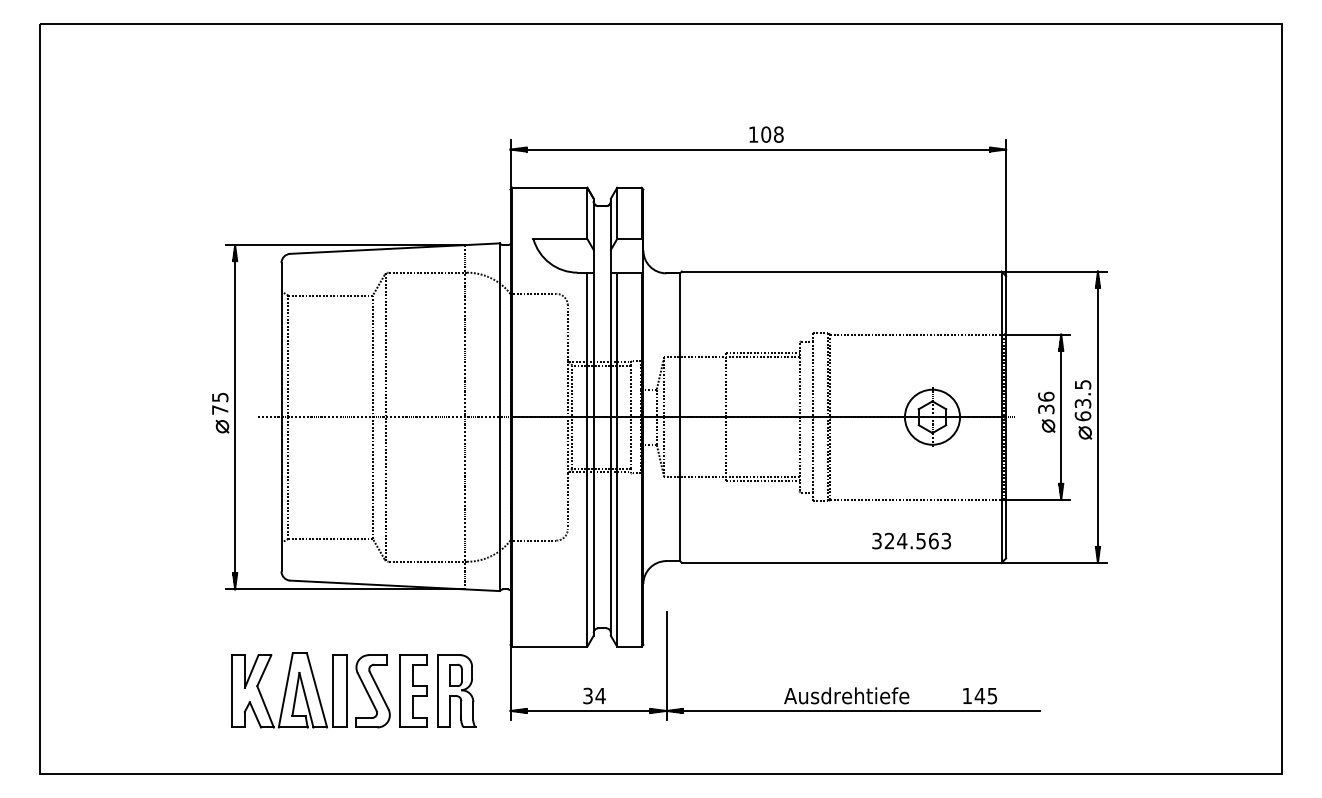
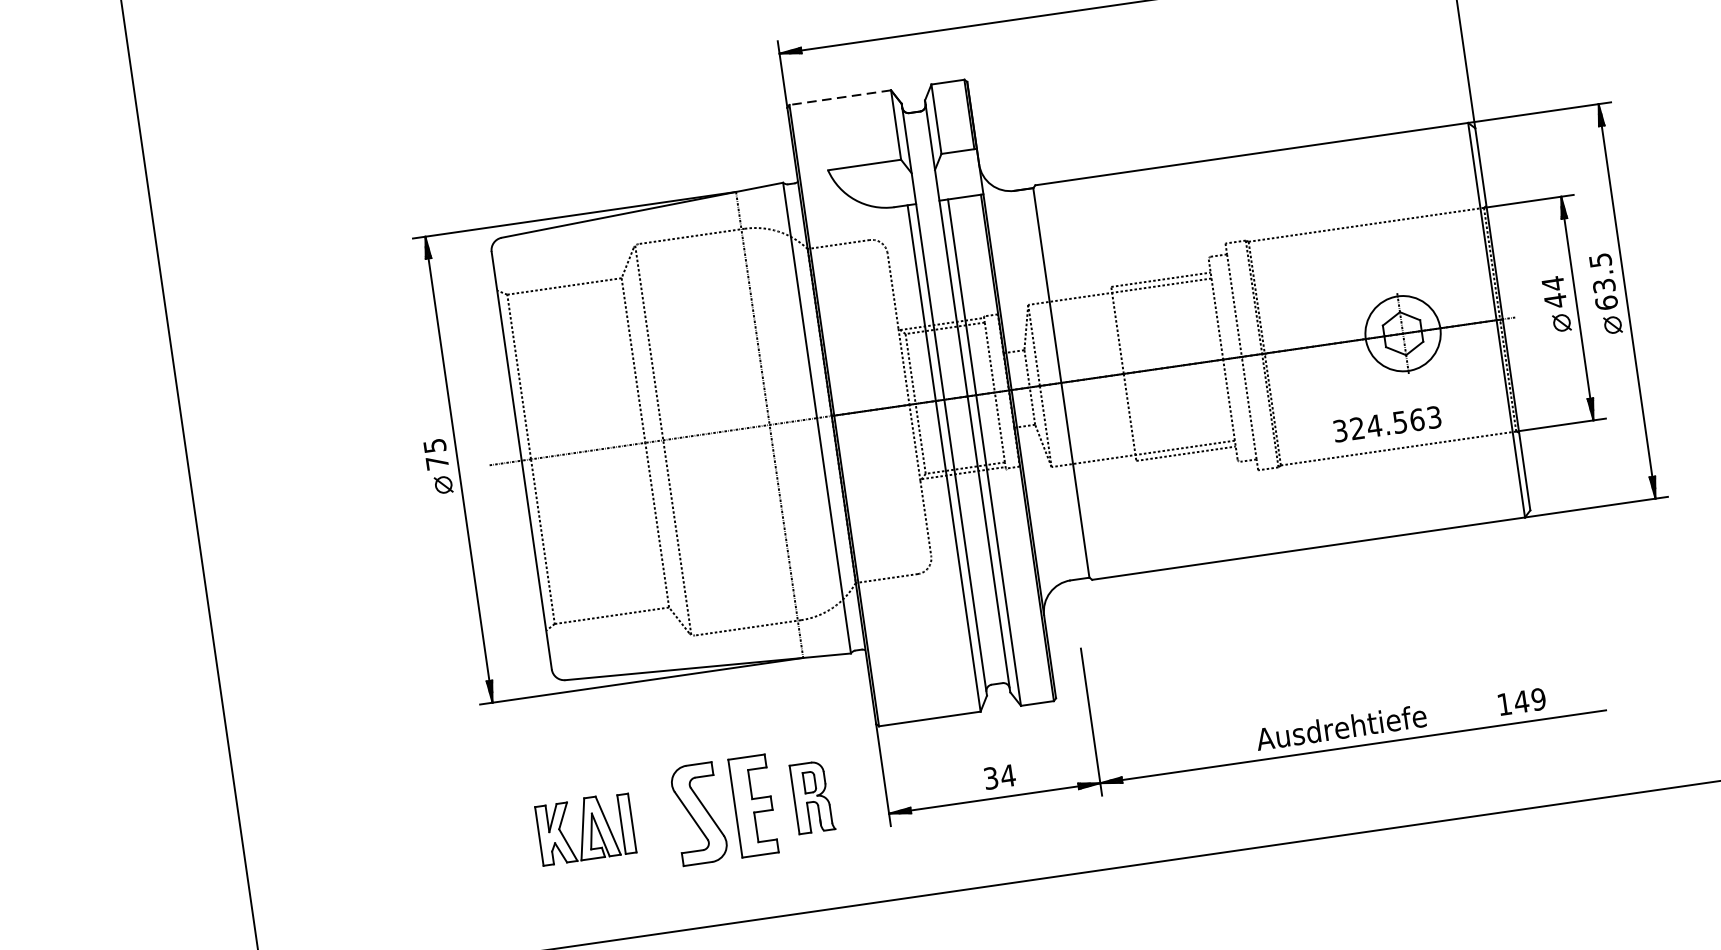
line: (549, 187) -> (839, 97), solid -> dashed
text: (1046, 402) -> (1554, 291), 36 -> 44
text: (911, 540) -> (1386, 423), moved
part: (289, 690) -> (585, 829), size x0.6
part: (456, 690) -> (811, 796), size x0.7
text: (992, 695) -> (1538, 698), 145 -> 149

